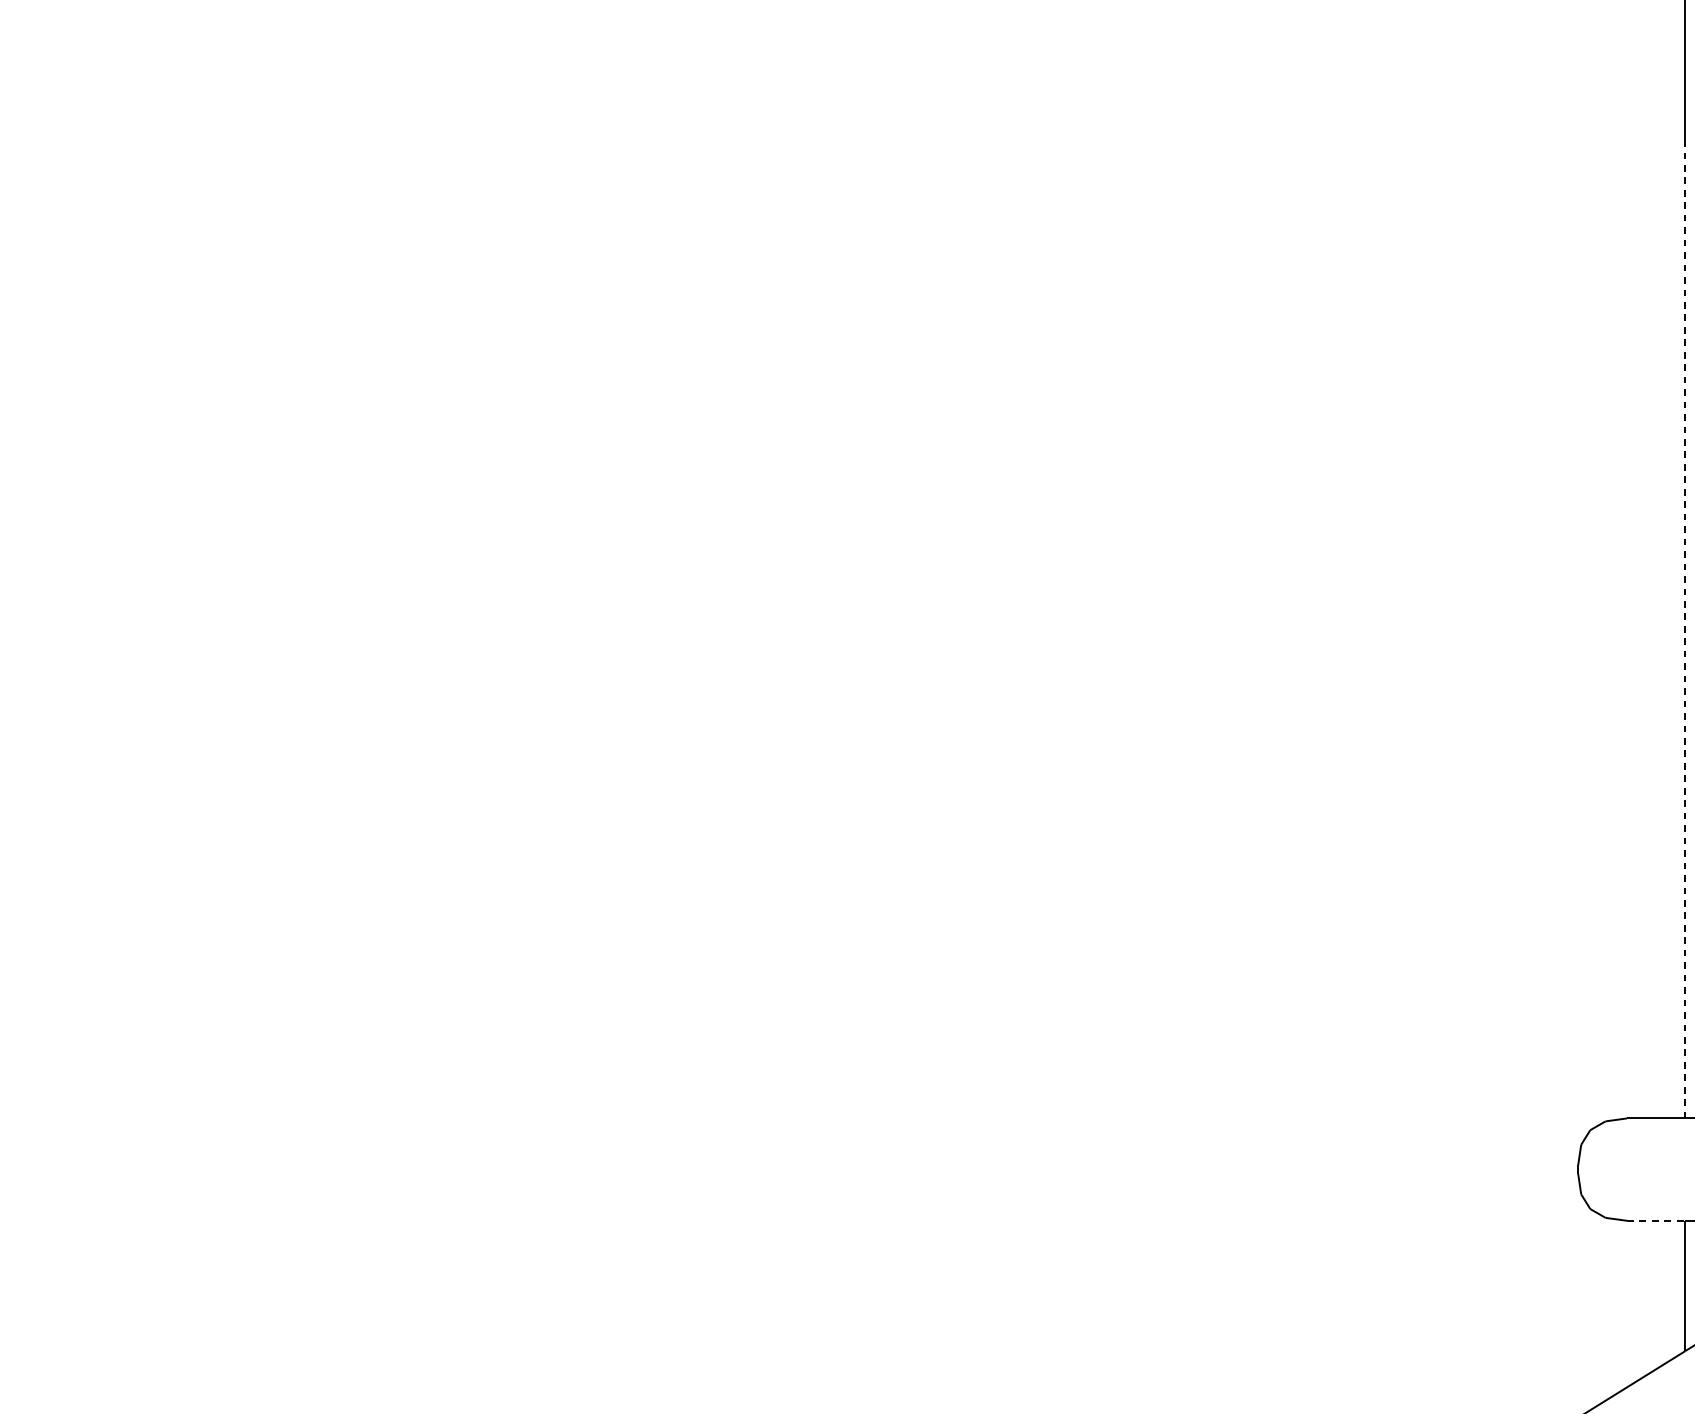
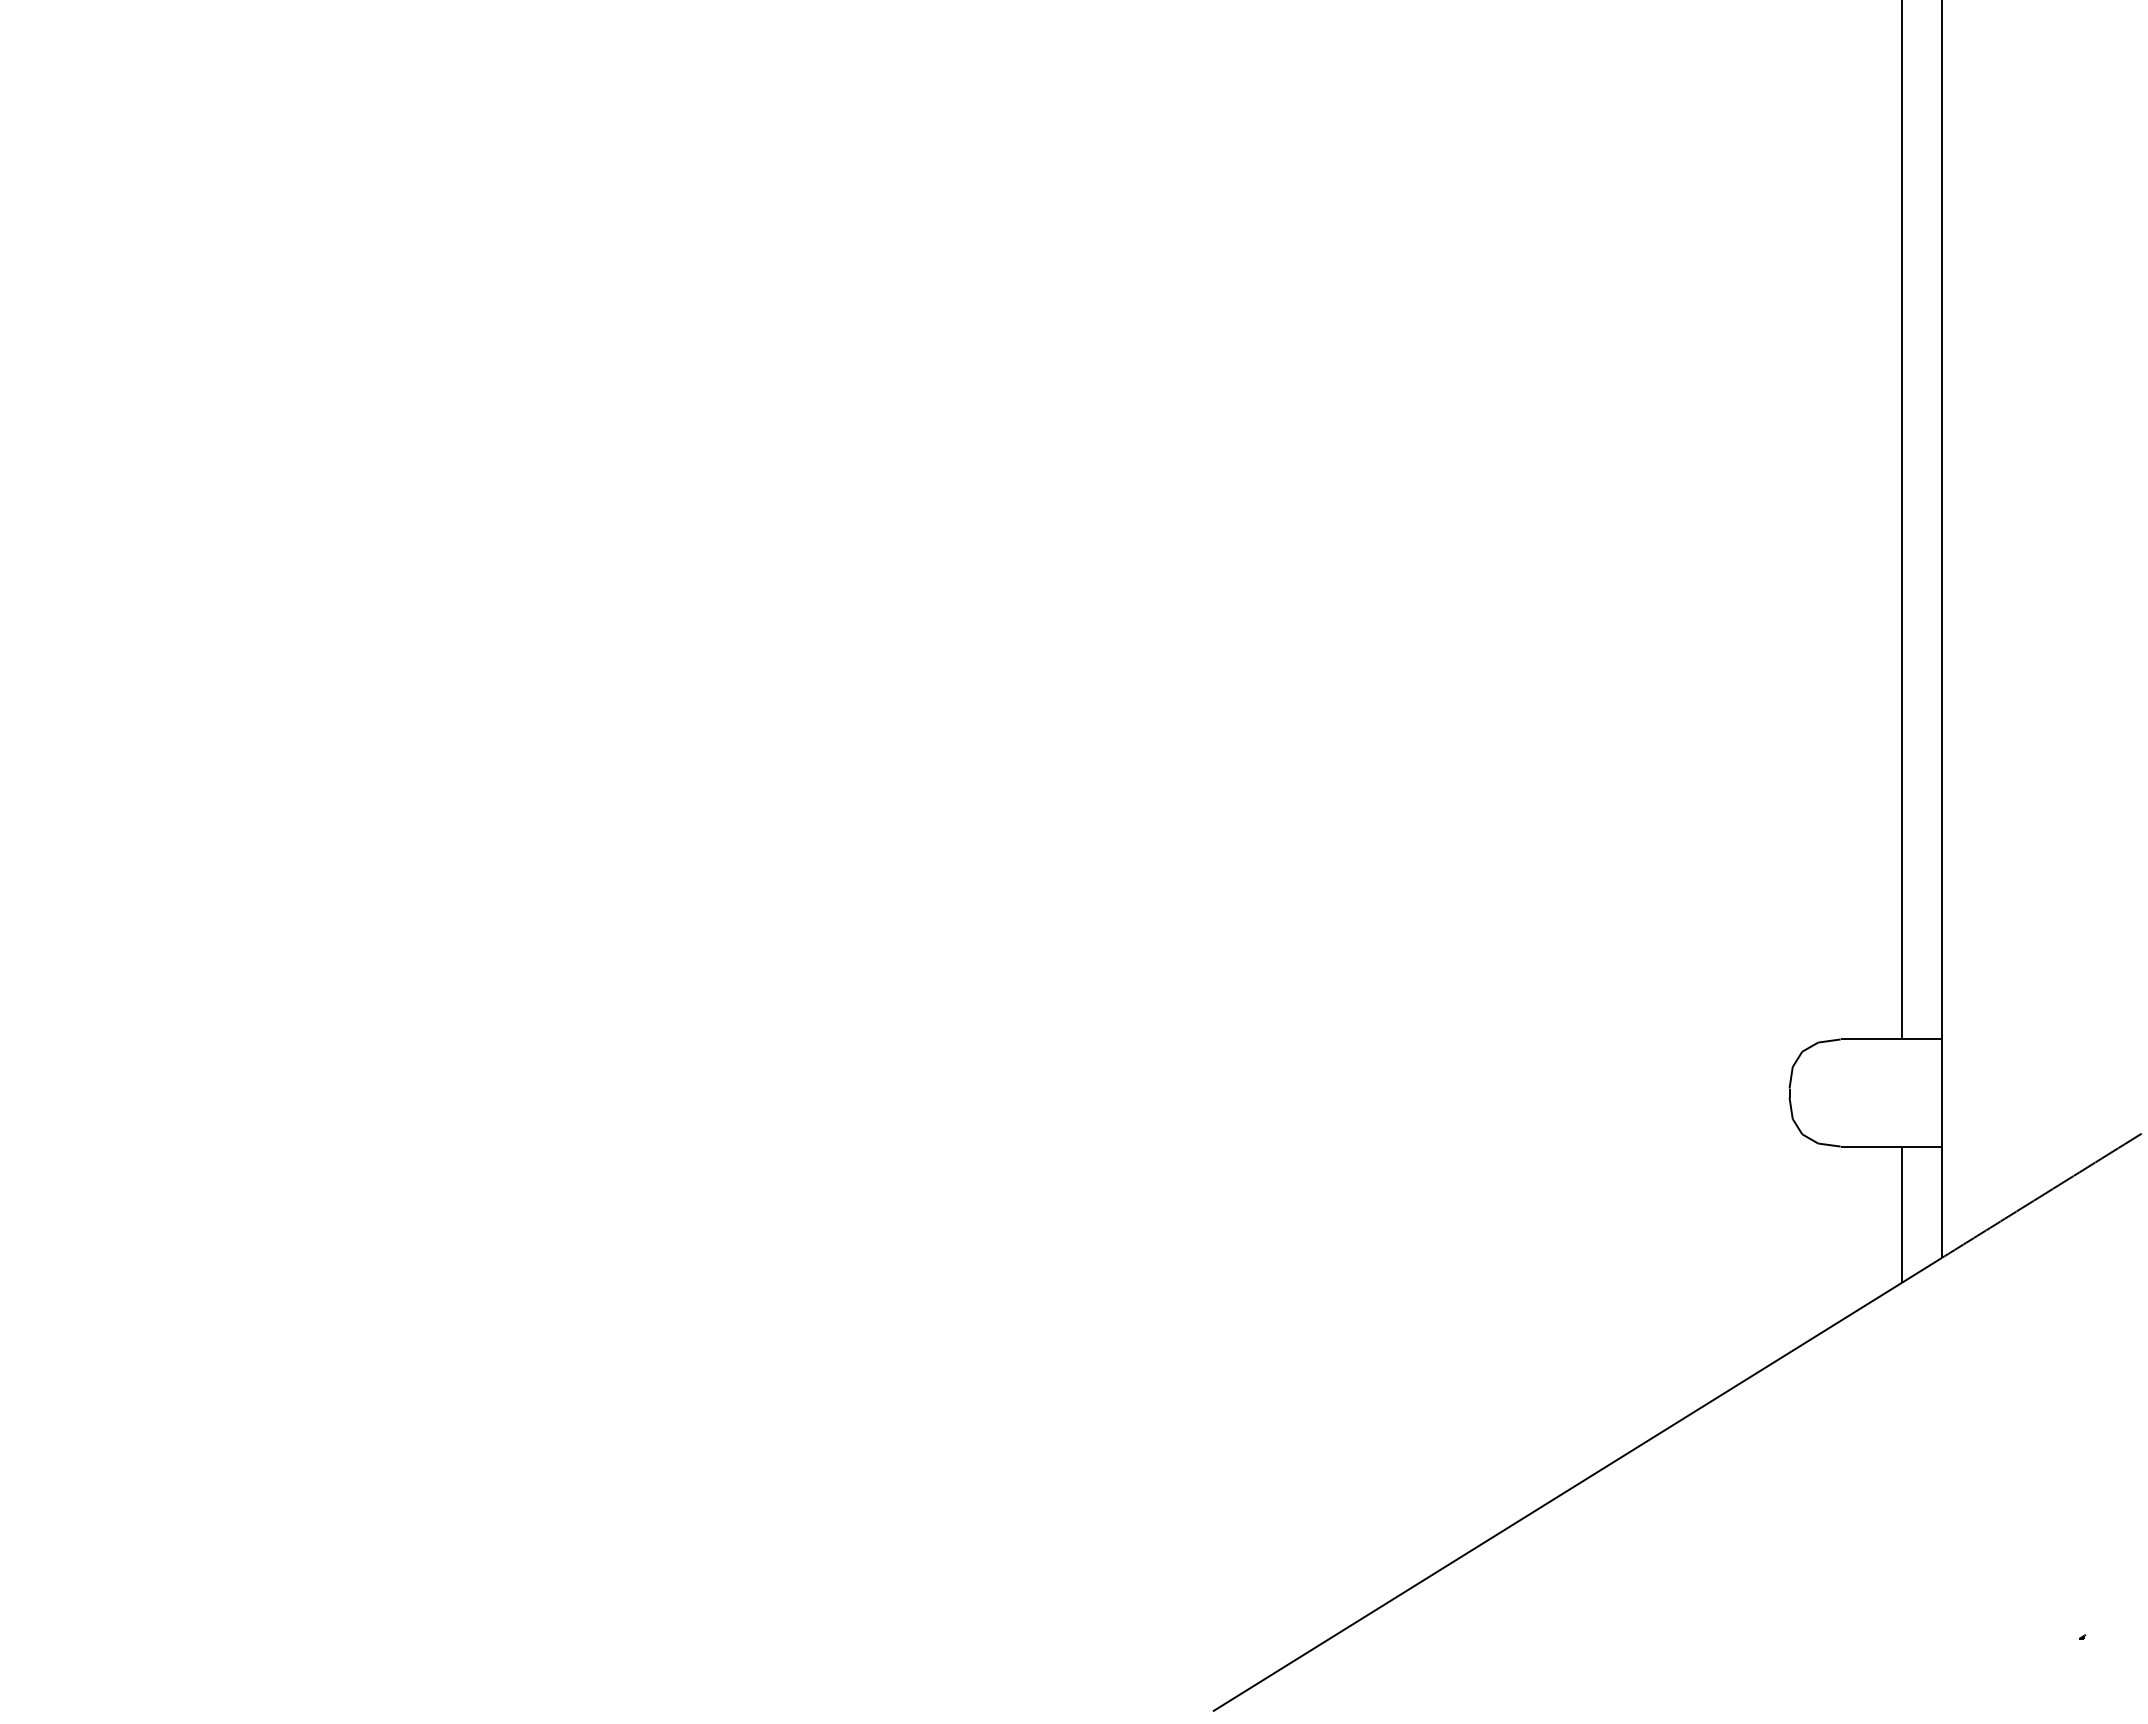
line: (1685, 631) -> (1901, 529), dashed -> solid
line: (1656, 1220) -> (1871, 1146), dashed -> solid

